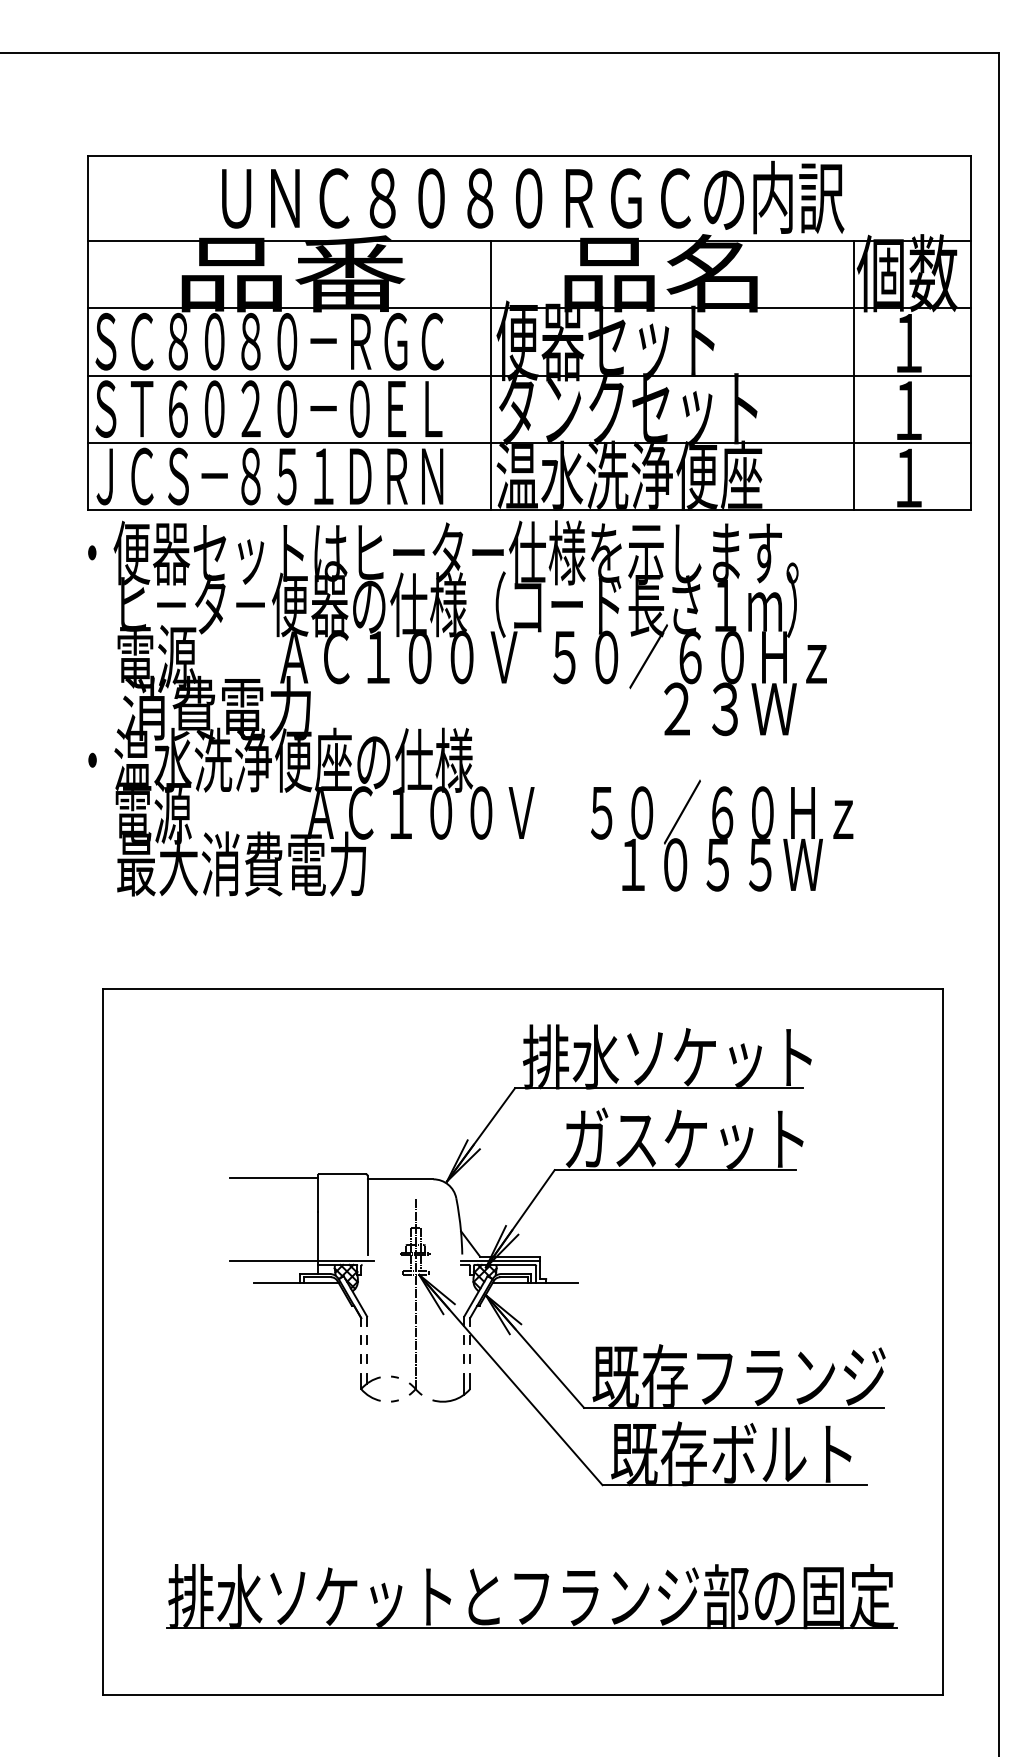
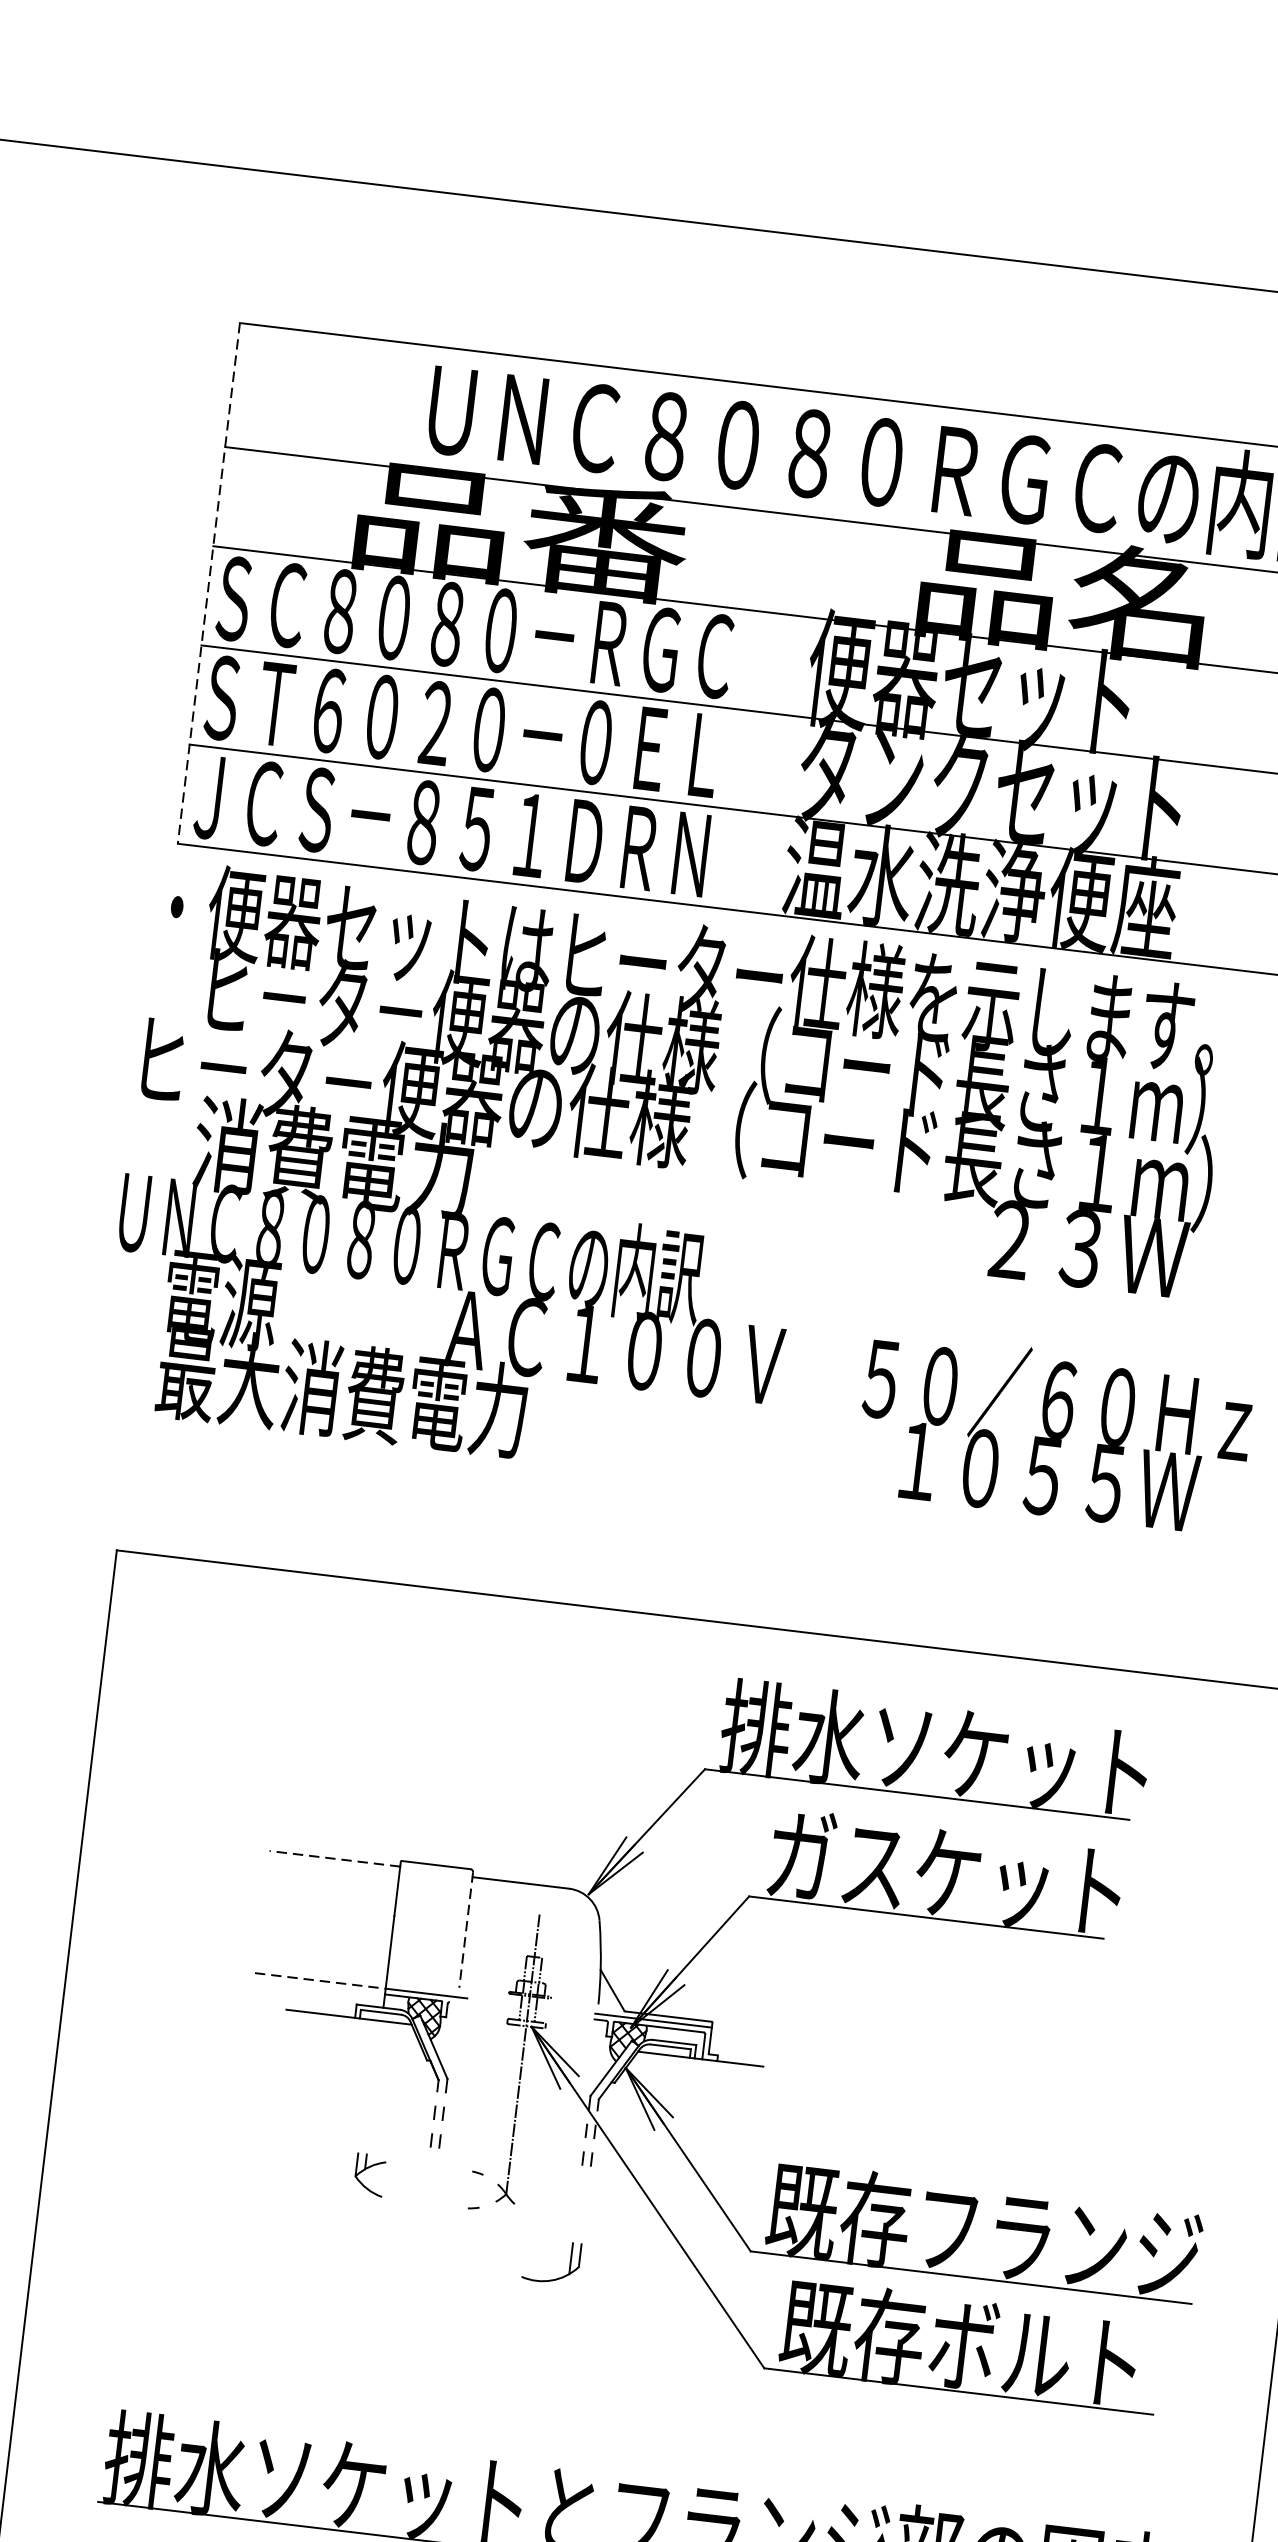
line: (87, 333) -> (208, 583), solid -> dashed
line: (490, 375) -> (794, 716), removed
text: (454, 656) -> (691, 1123), 電源        ＡＣ１００Ｖ  ５０／６０Ｈｚ -> ヒ－タ－便器の仕様（コード長さ１ｍ）
text: (275, 759) -> (410, 1243), ・温水洗浄便座の仕様 -> ＵＮＣ８０８０ＲＧＣの内訳
line: (273, 1178) -> (334, 1859), solid -> dashed
line: (367, 1215) -> (465, 1930), solid -> dashed
line: (274, 1261) -> (320, 1981), solid -> dashed
part: (370, 1387) -> (369, 2175), moved
part: (454, 1398) -> (554, 2278), moved

